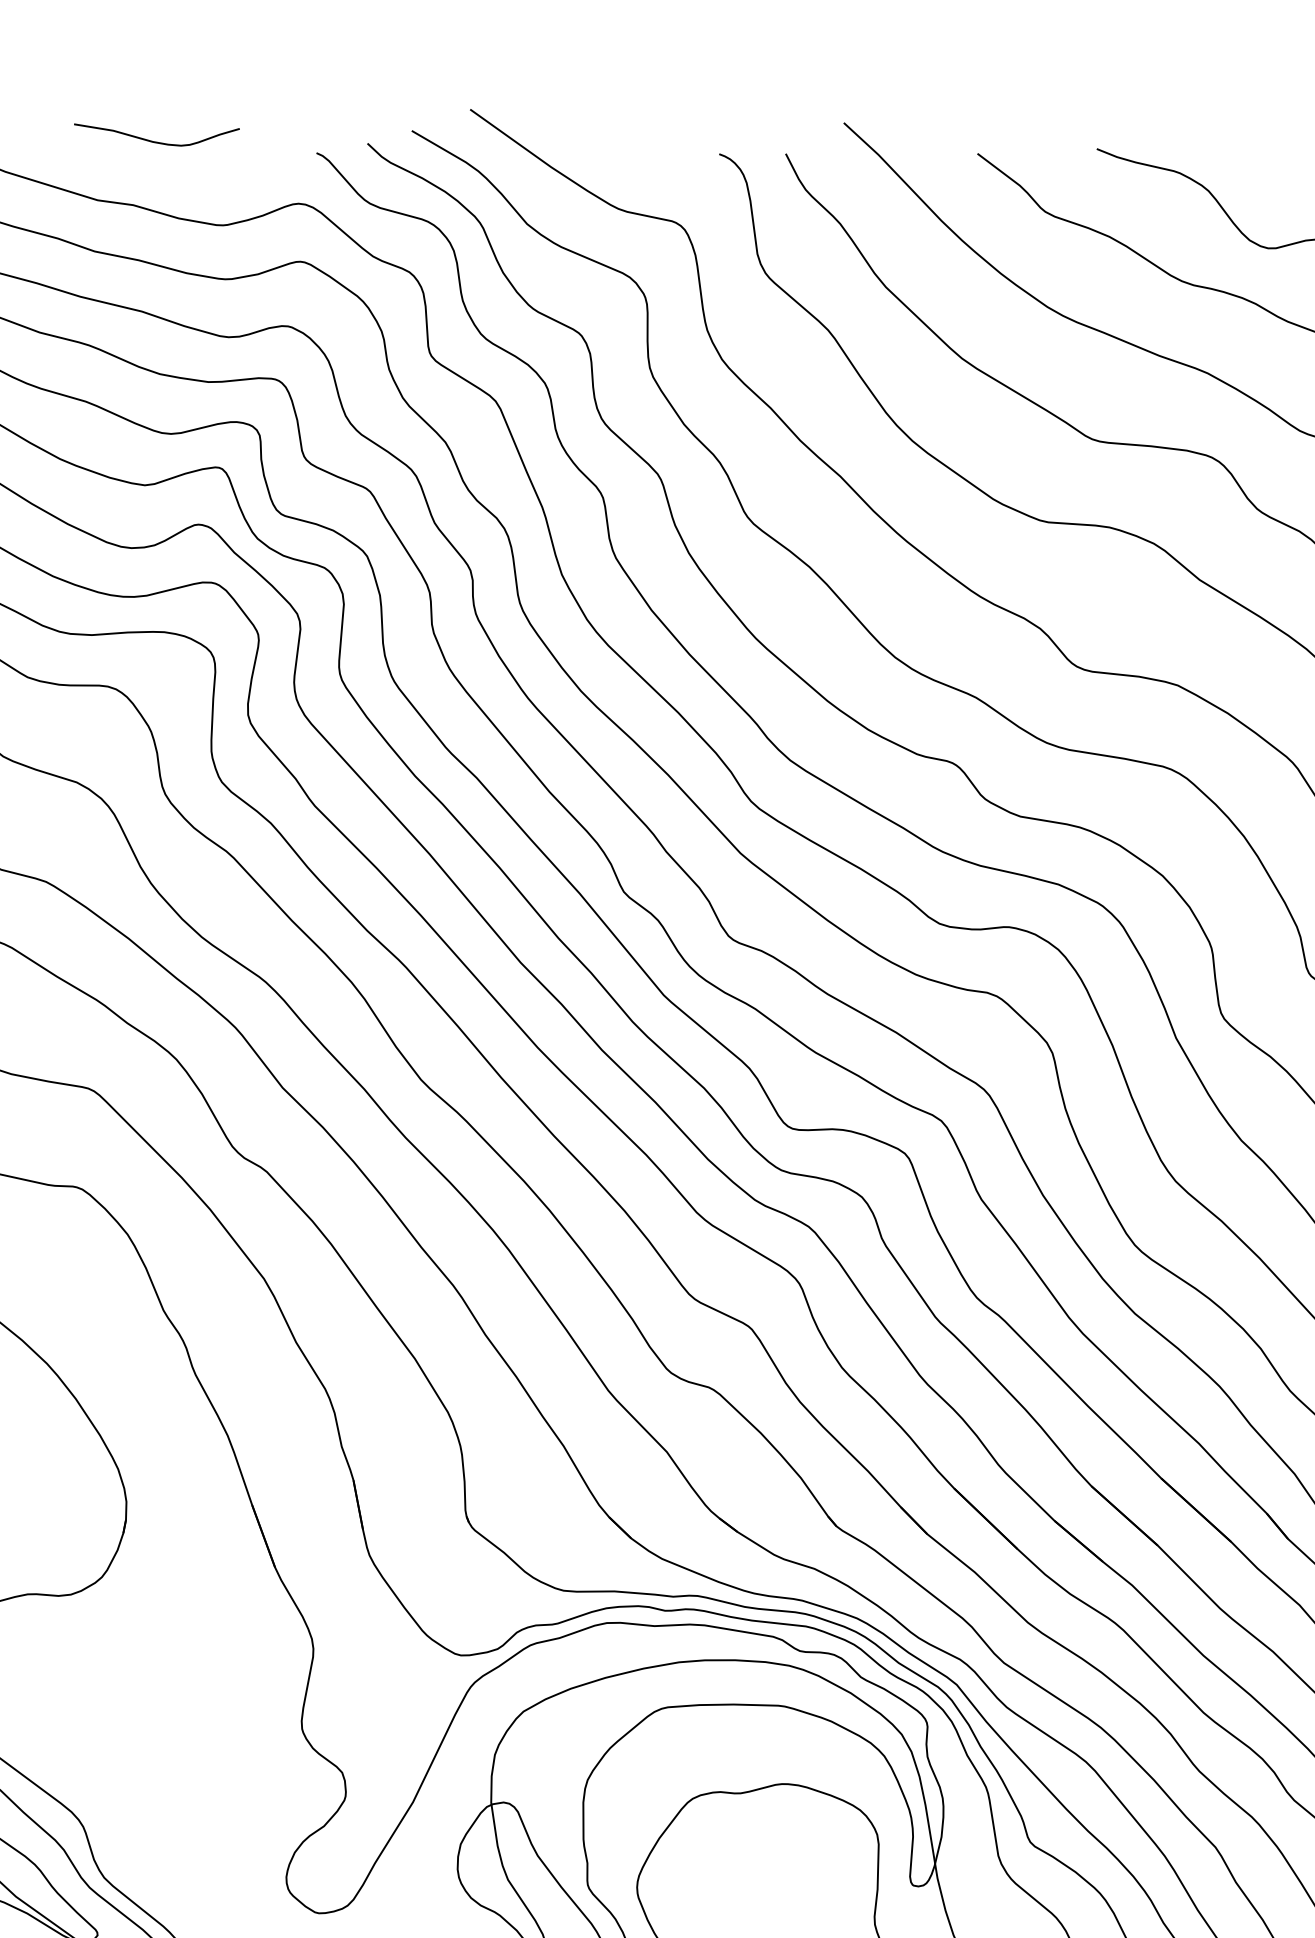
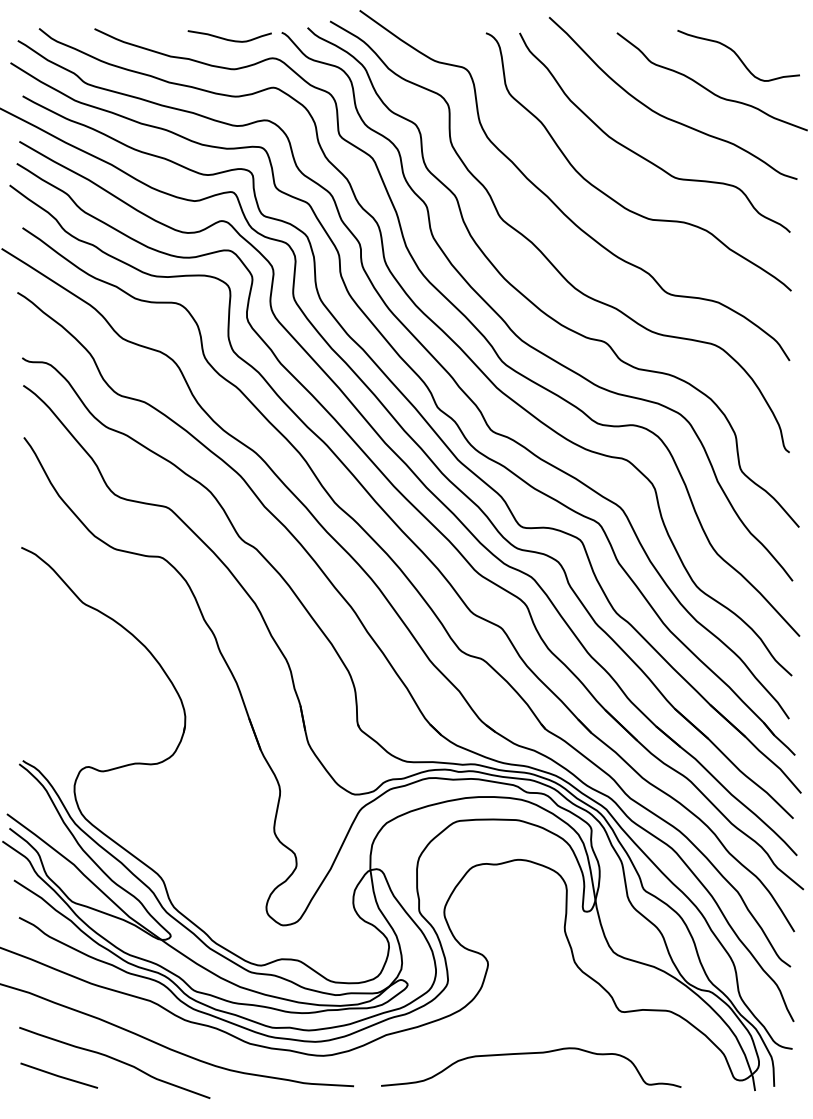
curve: (156, 141) -> (229, 39), moved

